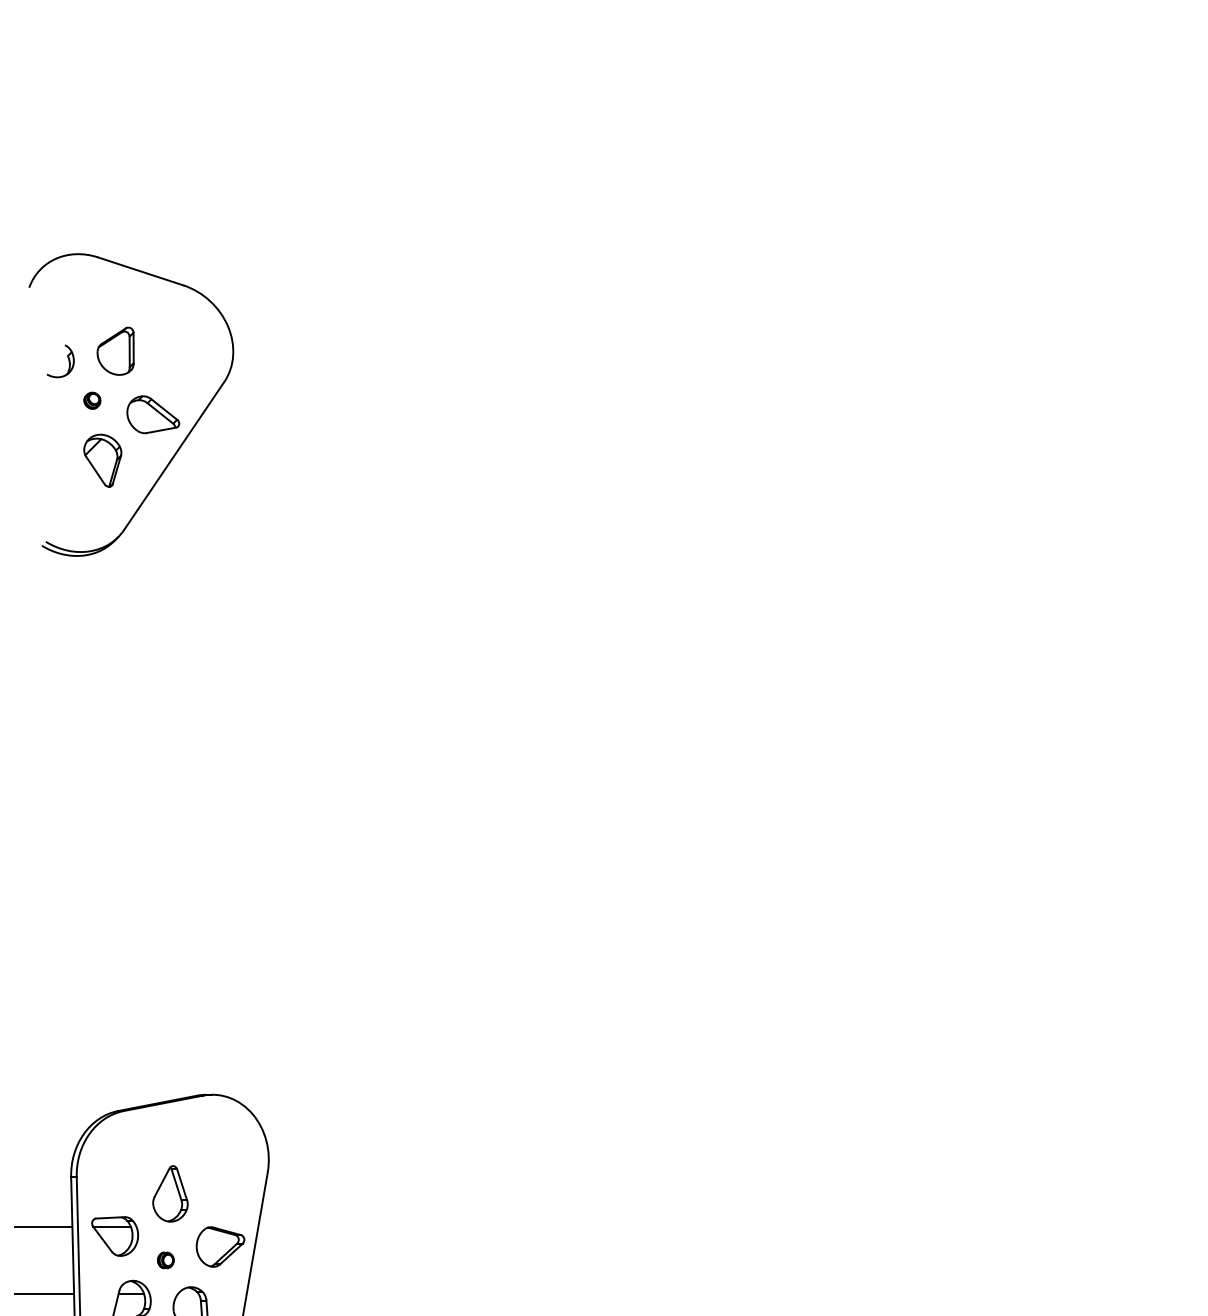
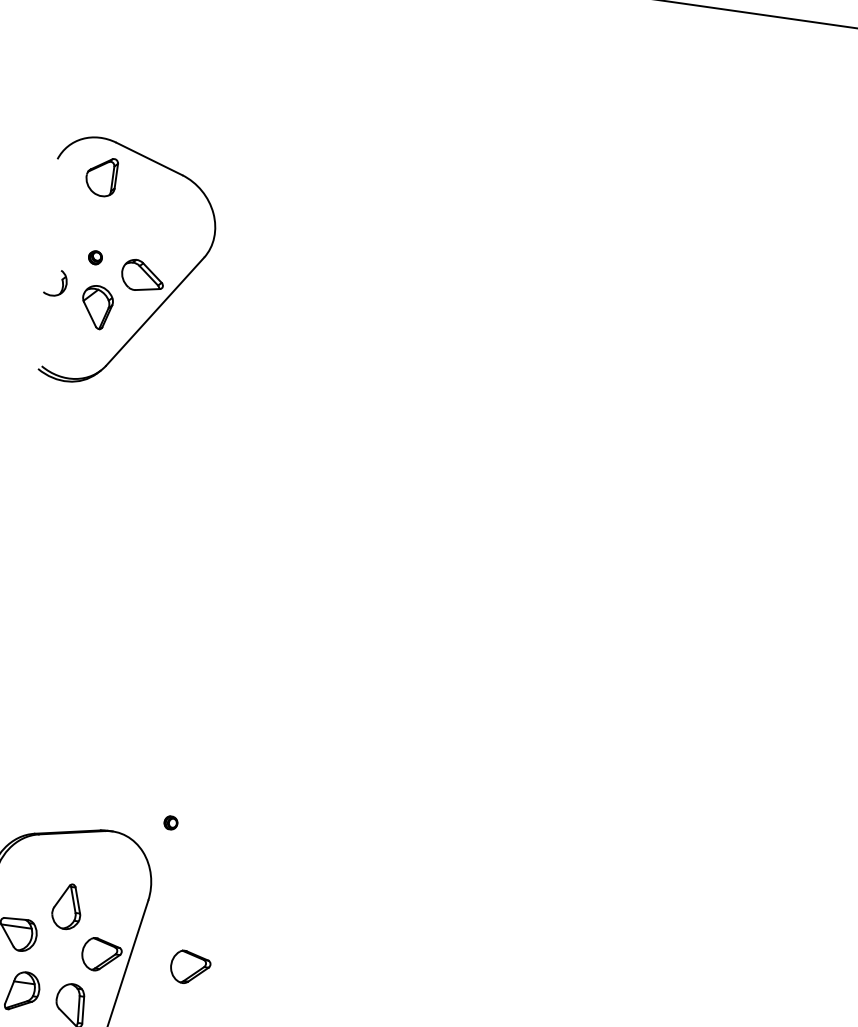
part: (115, 350) -> (101, 176), moved
part: (68, 361) -> (62, 284), moved
part: (330, 1246) -> (190, 967), added
part: (165, 1260) -> (170, 823), moved

